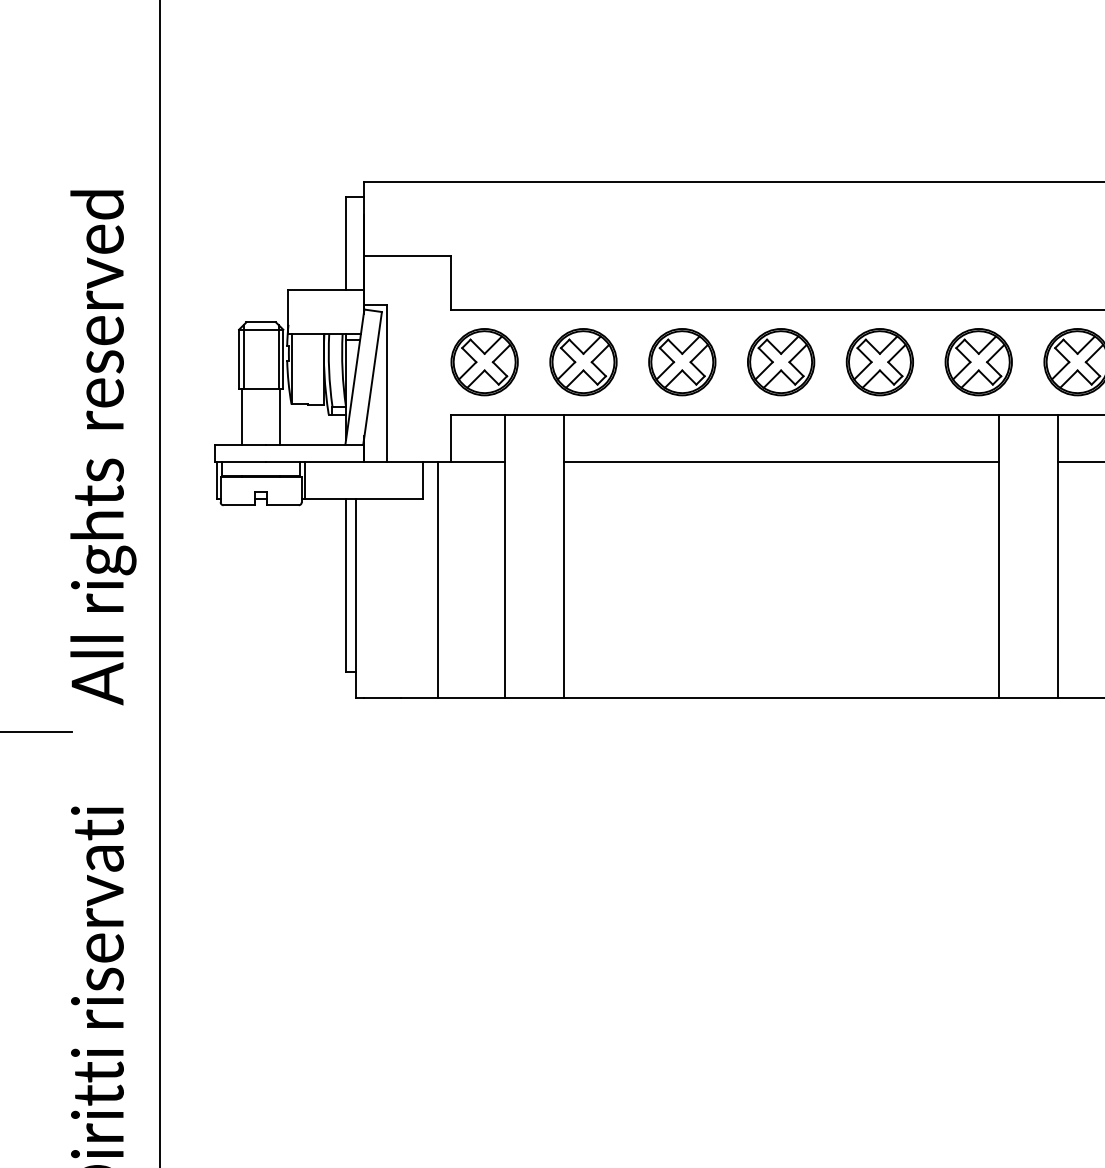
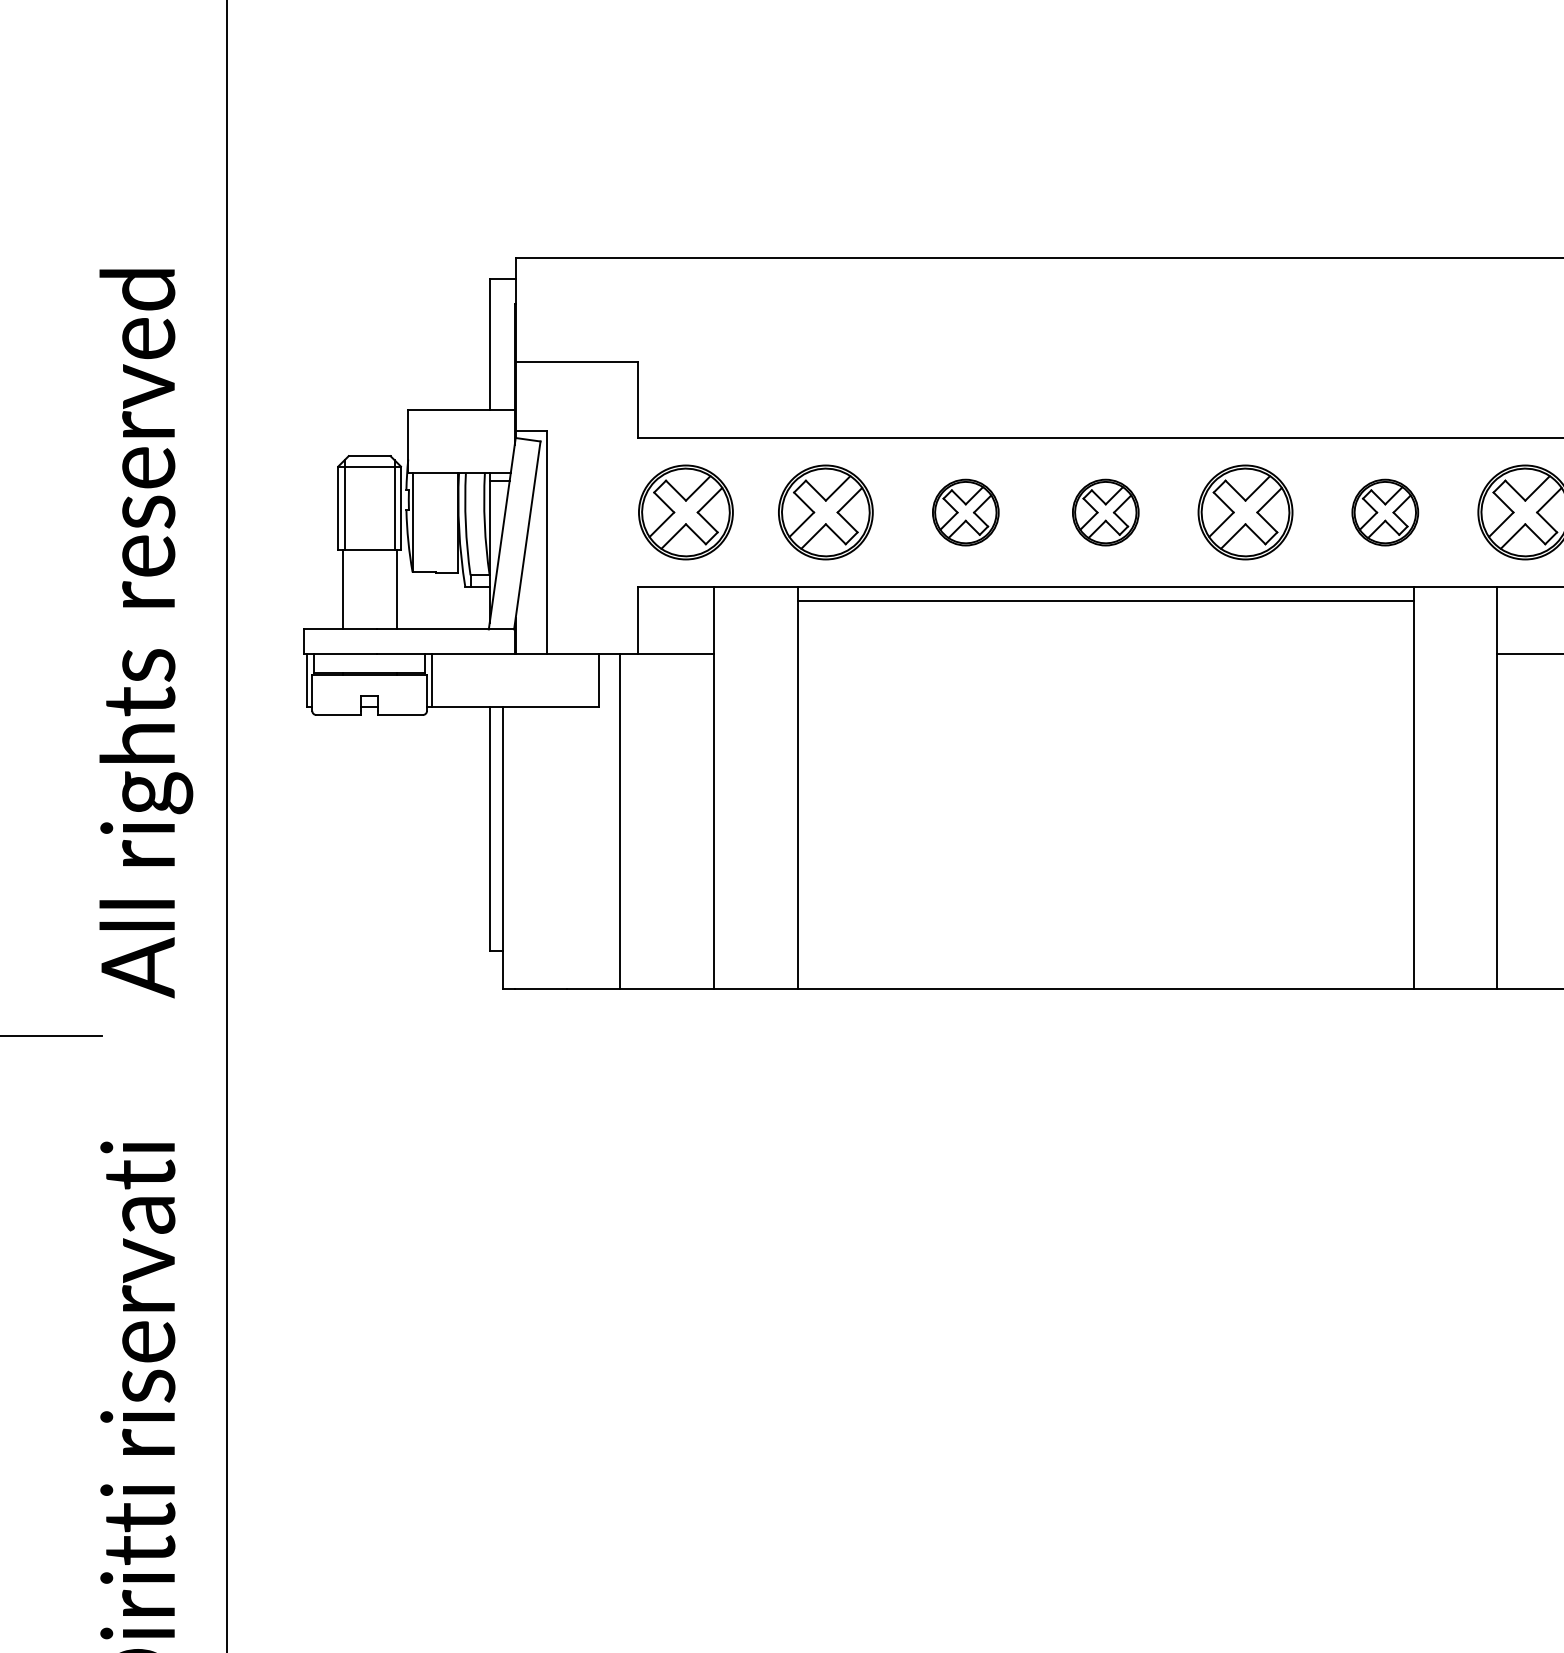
part: (682, 362) -> (966, 512), size x0.7
part: (781, 362) -> (1106, 512), size x0.7
part: (978, 362) -> (1385, 512), size x0.7
line: (780, 462) -> (1104, 600), moved

